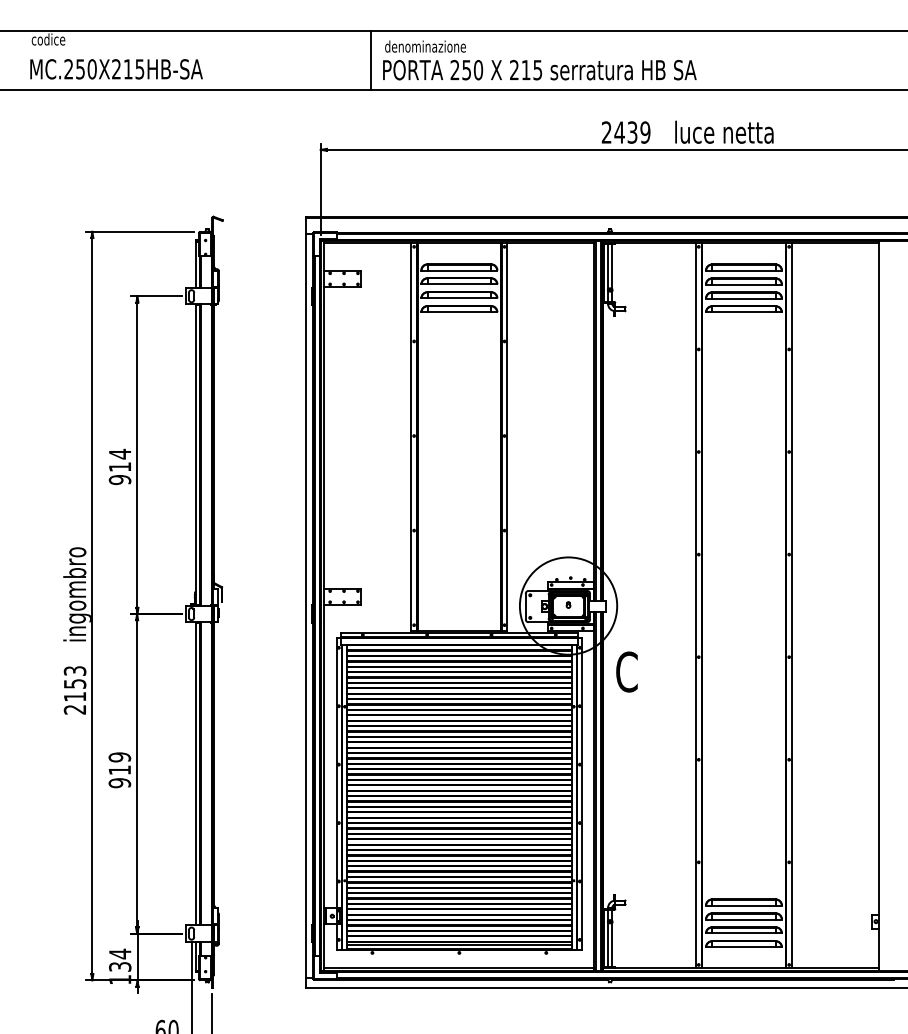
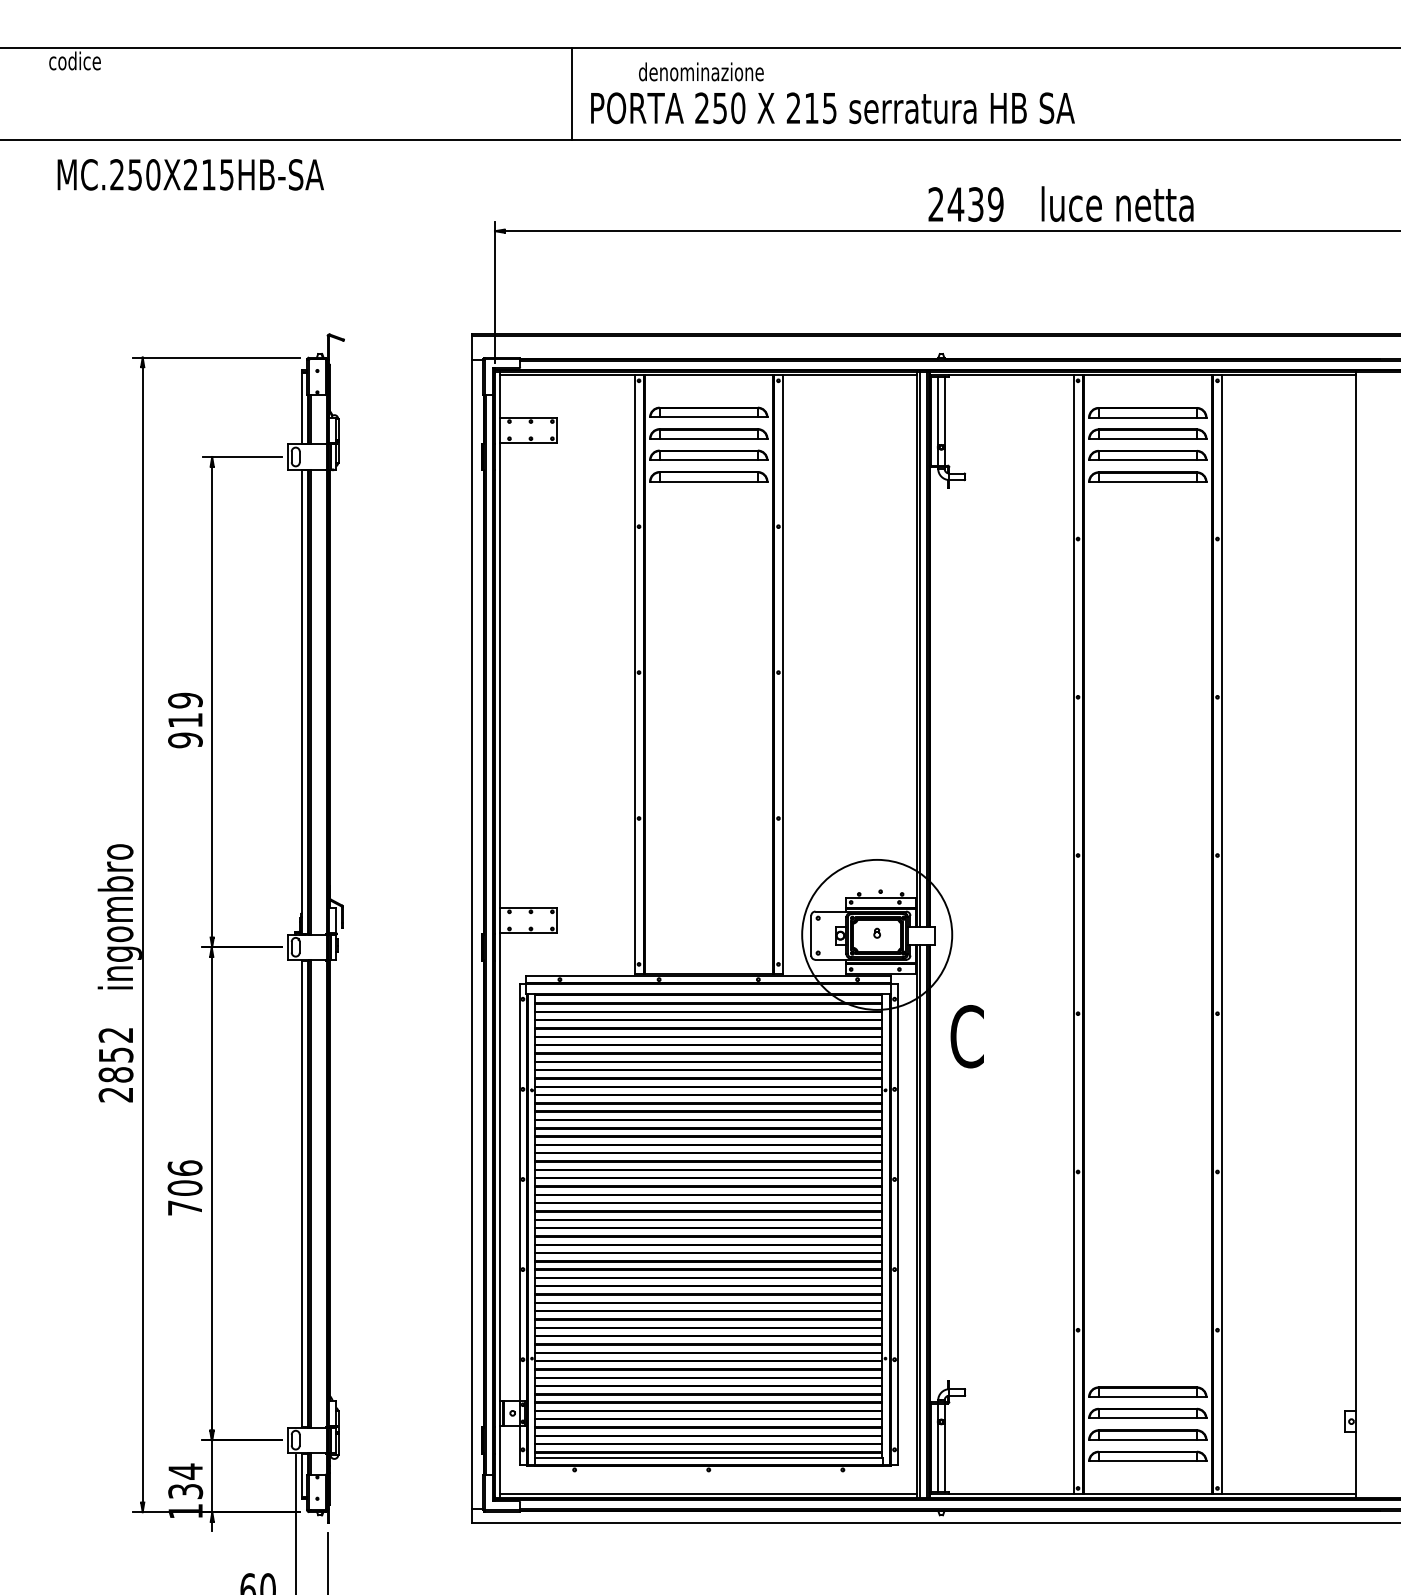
text: (425, 46) -> (701, 71), moved
text: (116, 69) -> (190, 175), moved
text: (119, 453) -> (184, 699), 914 -> 919
text: (74, 683) -> (115, 1054), 2153 -> 2852
text: (119, 770) -> (184, 1188), 919 -> 706

